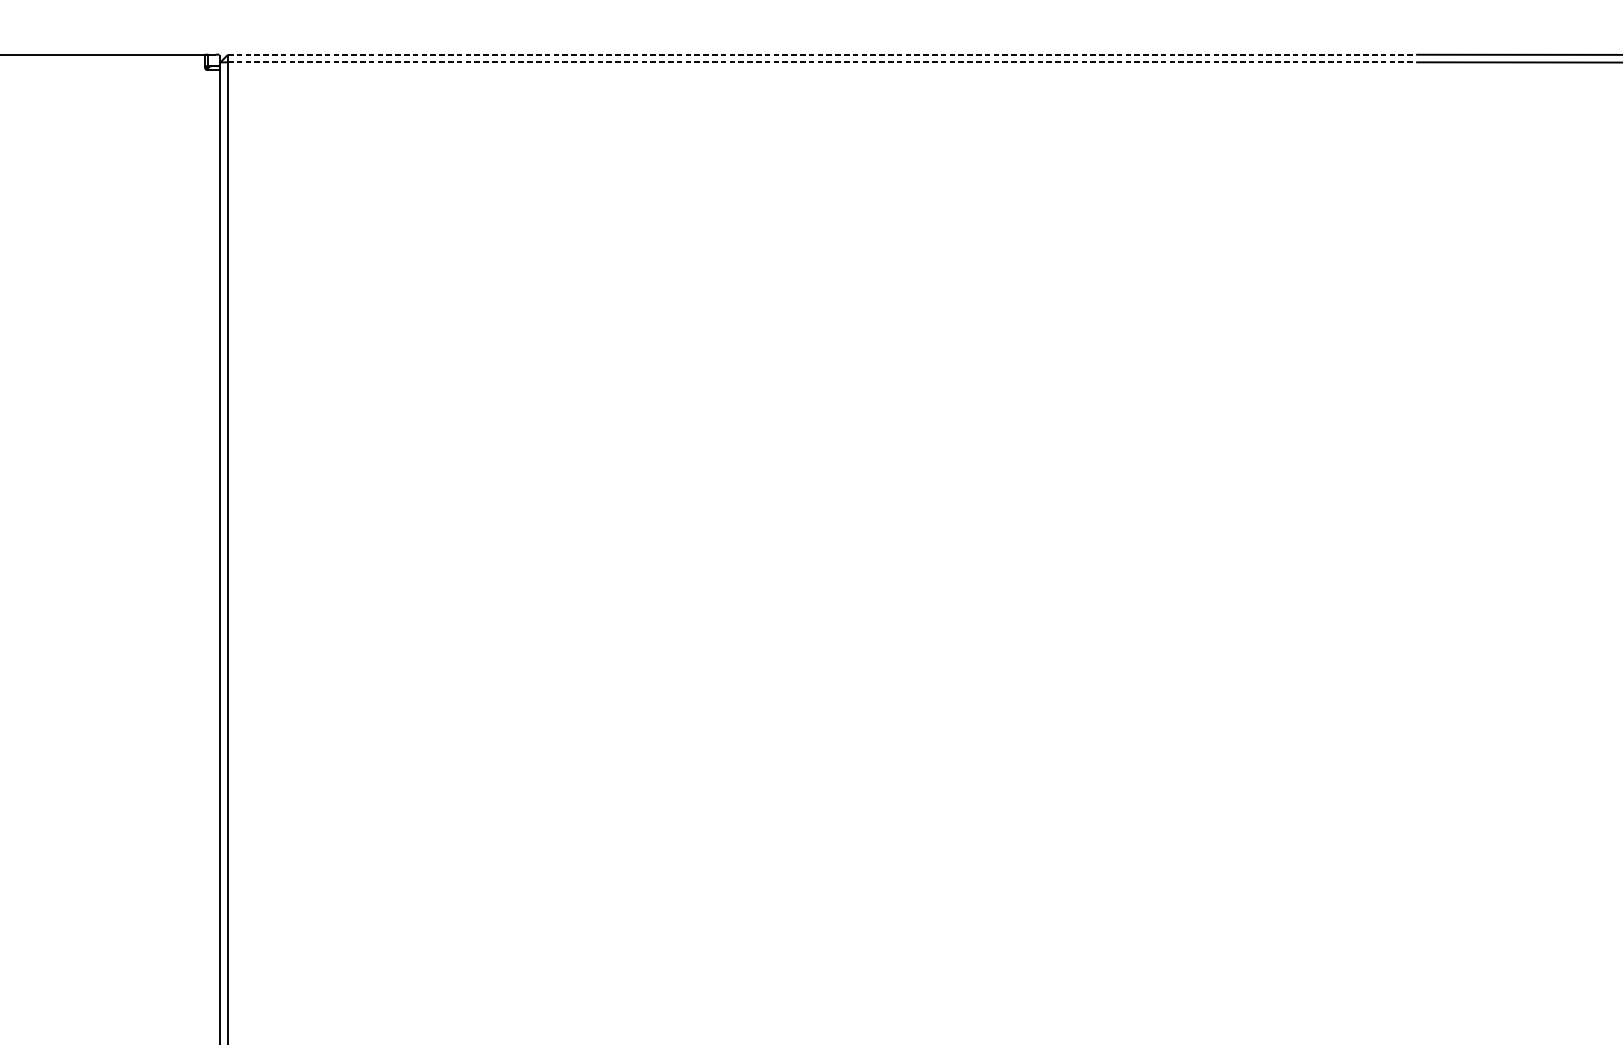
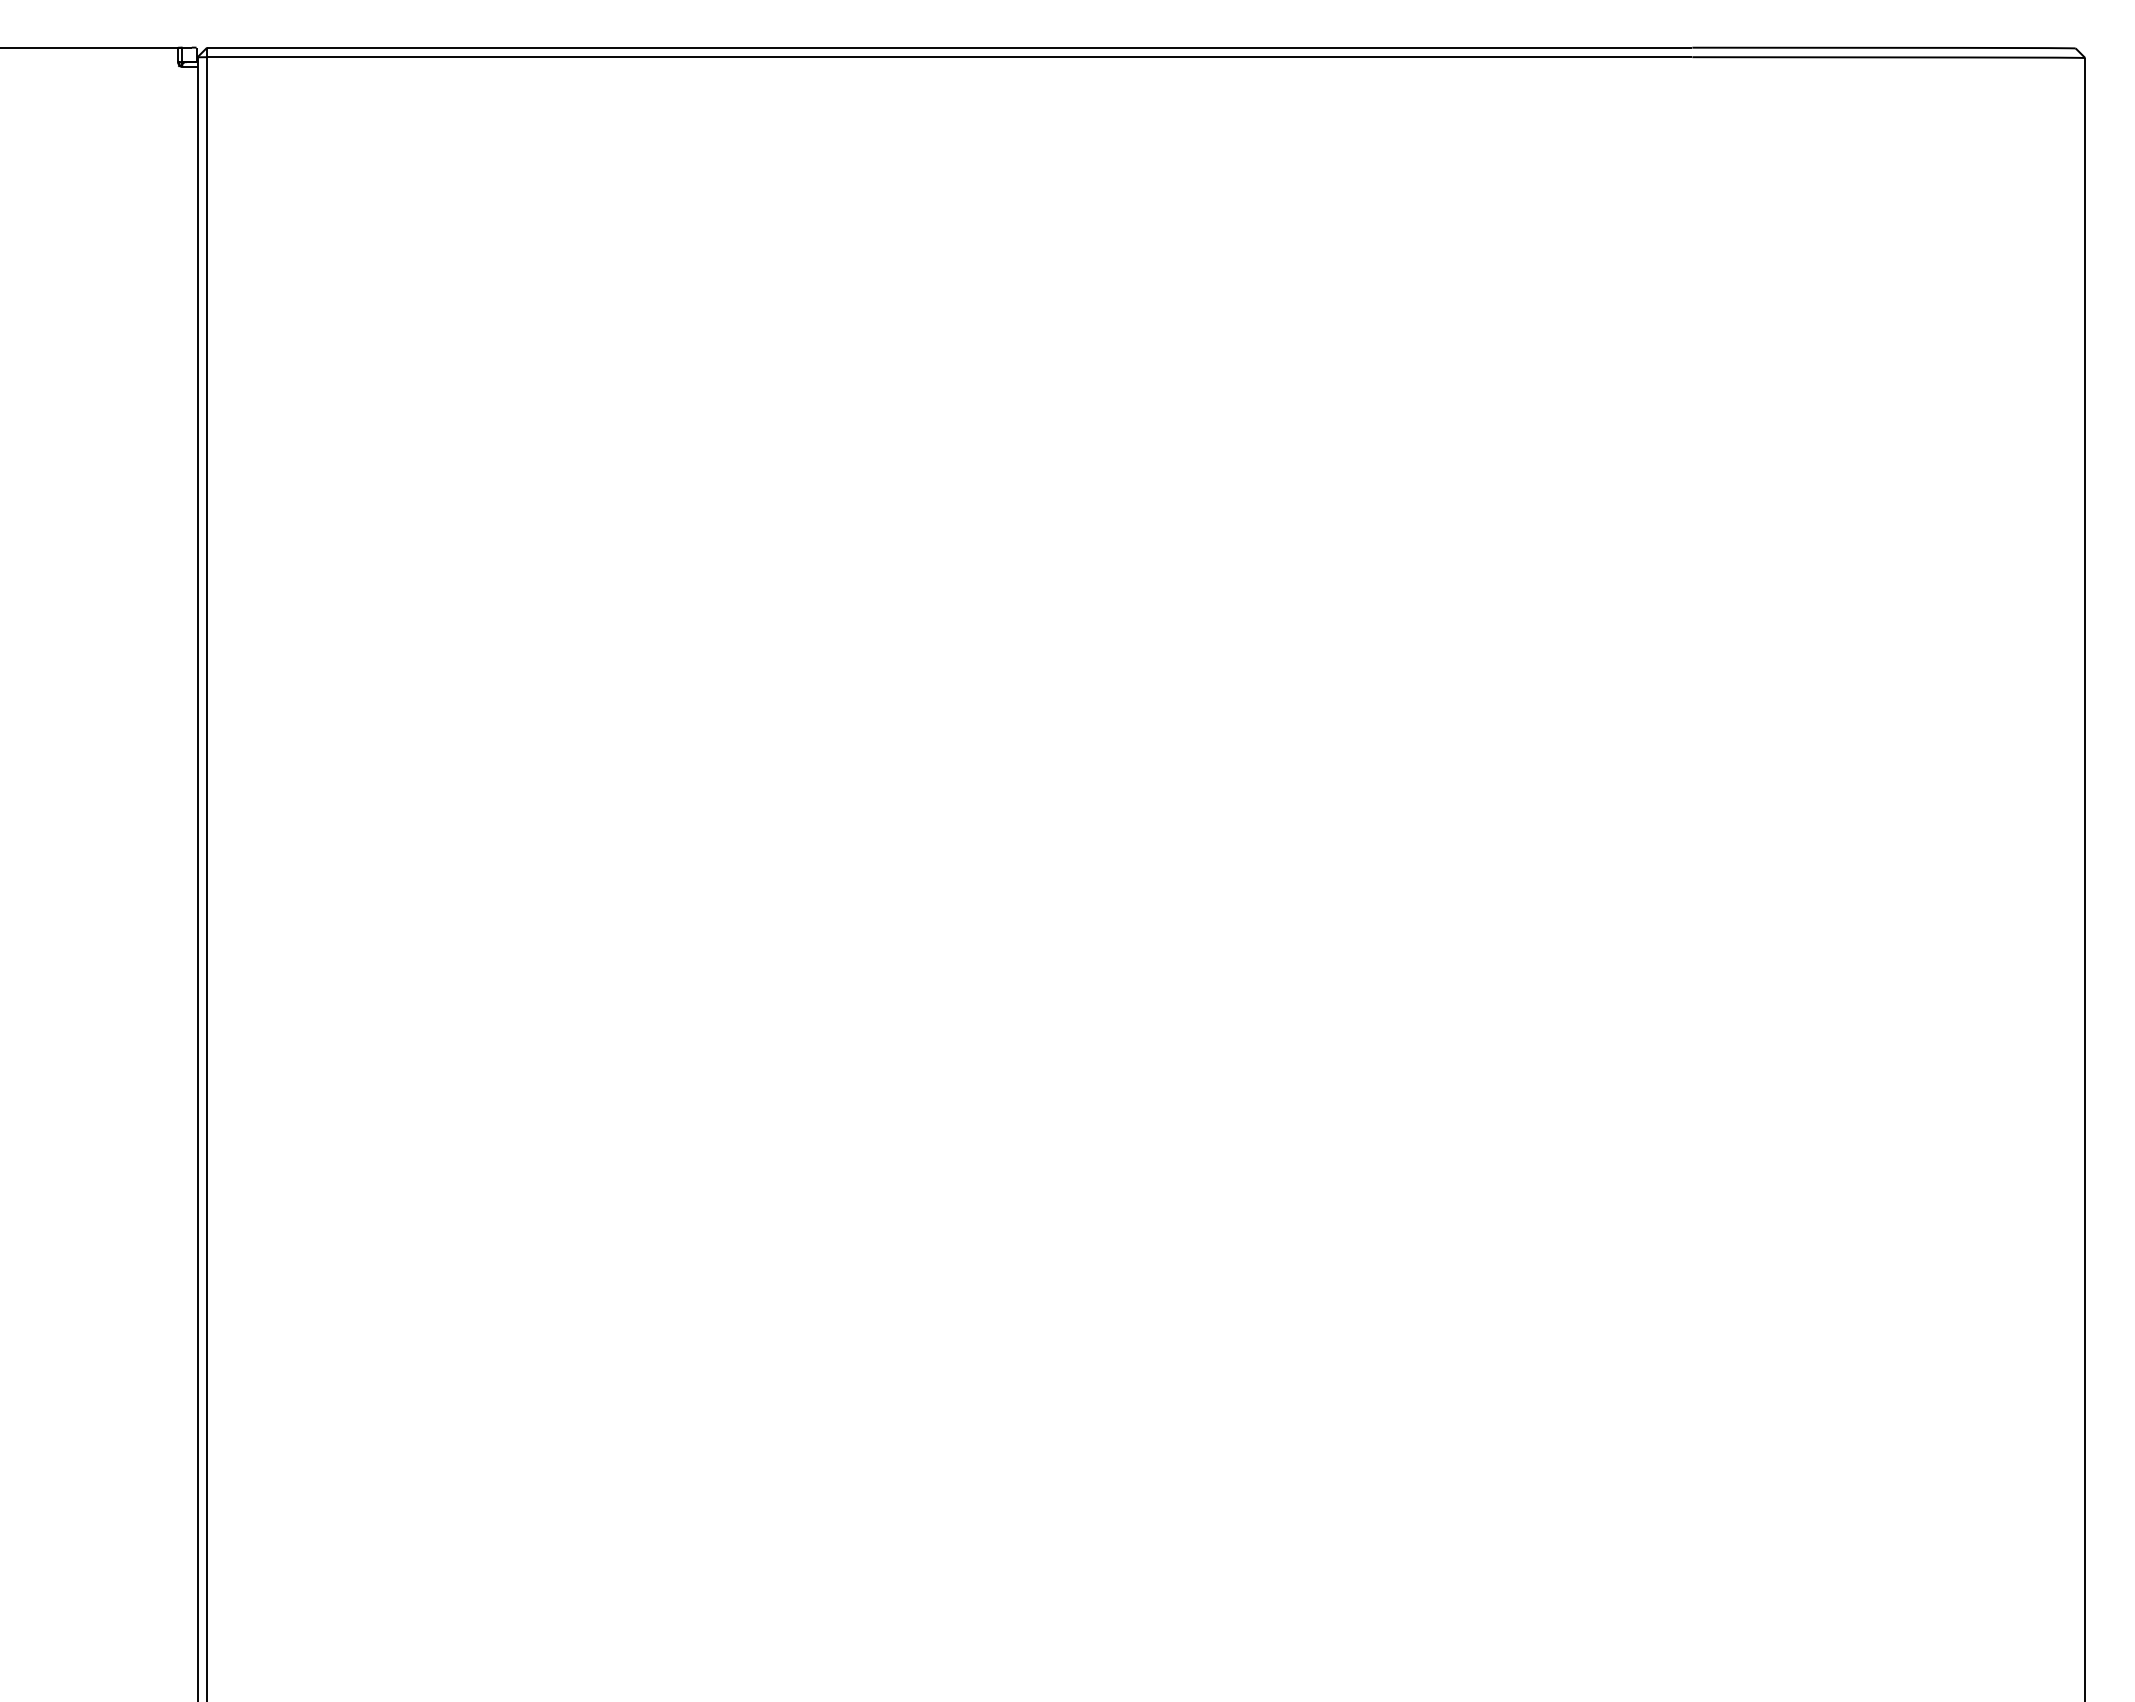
line: (821, 54) -> (949, 47), dashed -> solid
line: (821, 62) -> (949, 57), dashed -> solid

